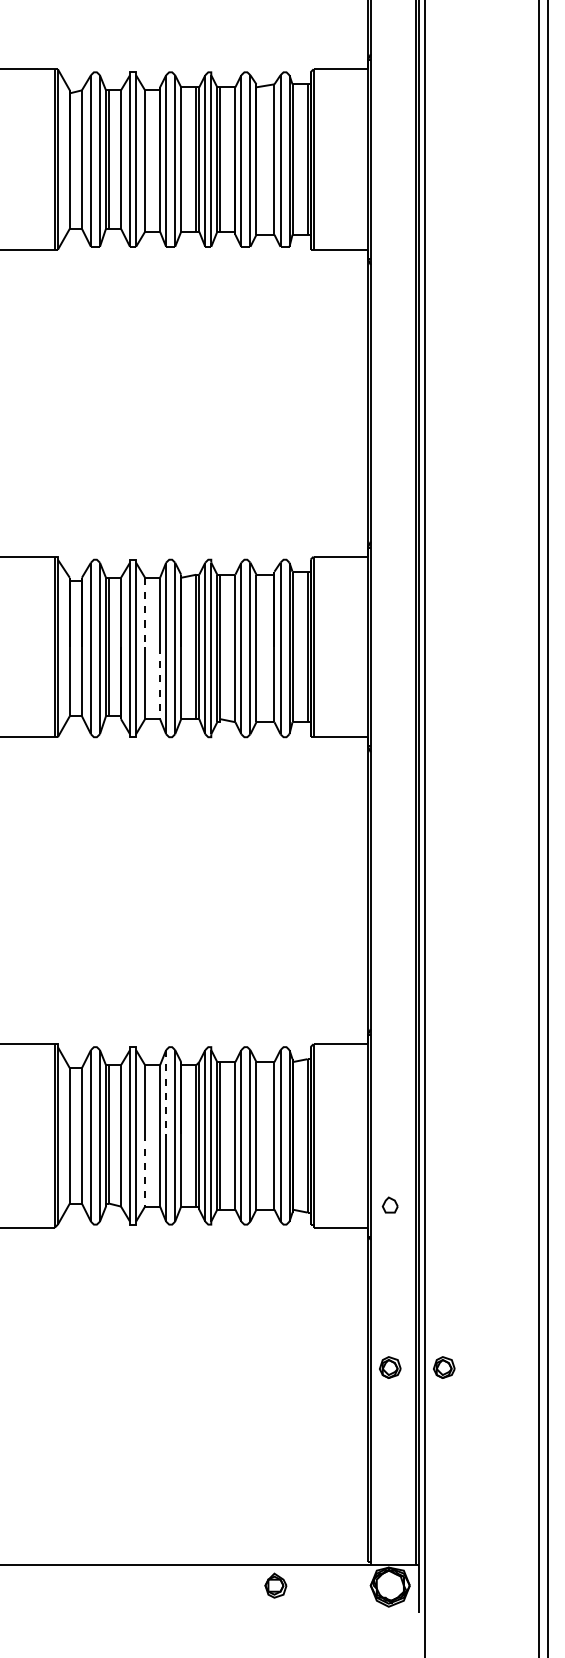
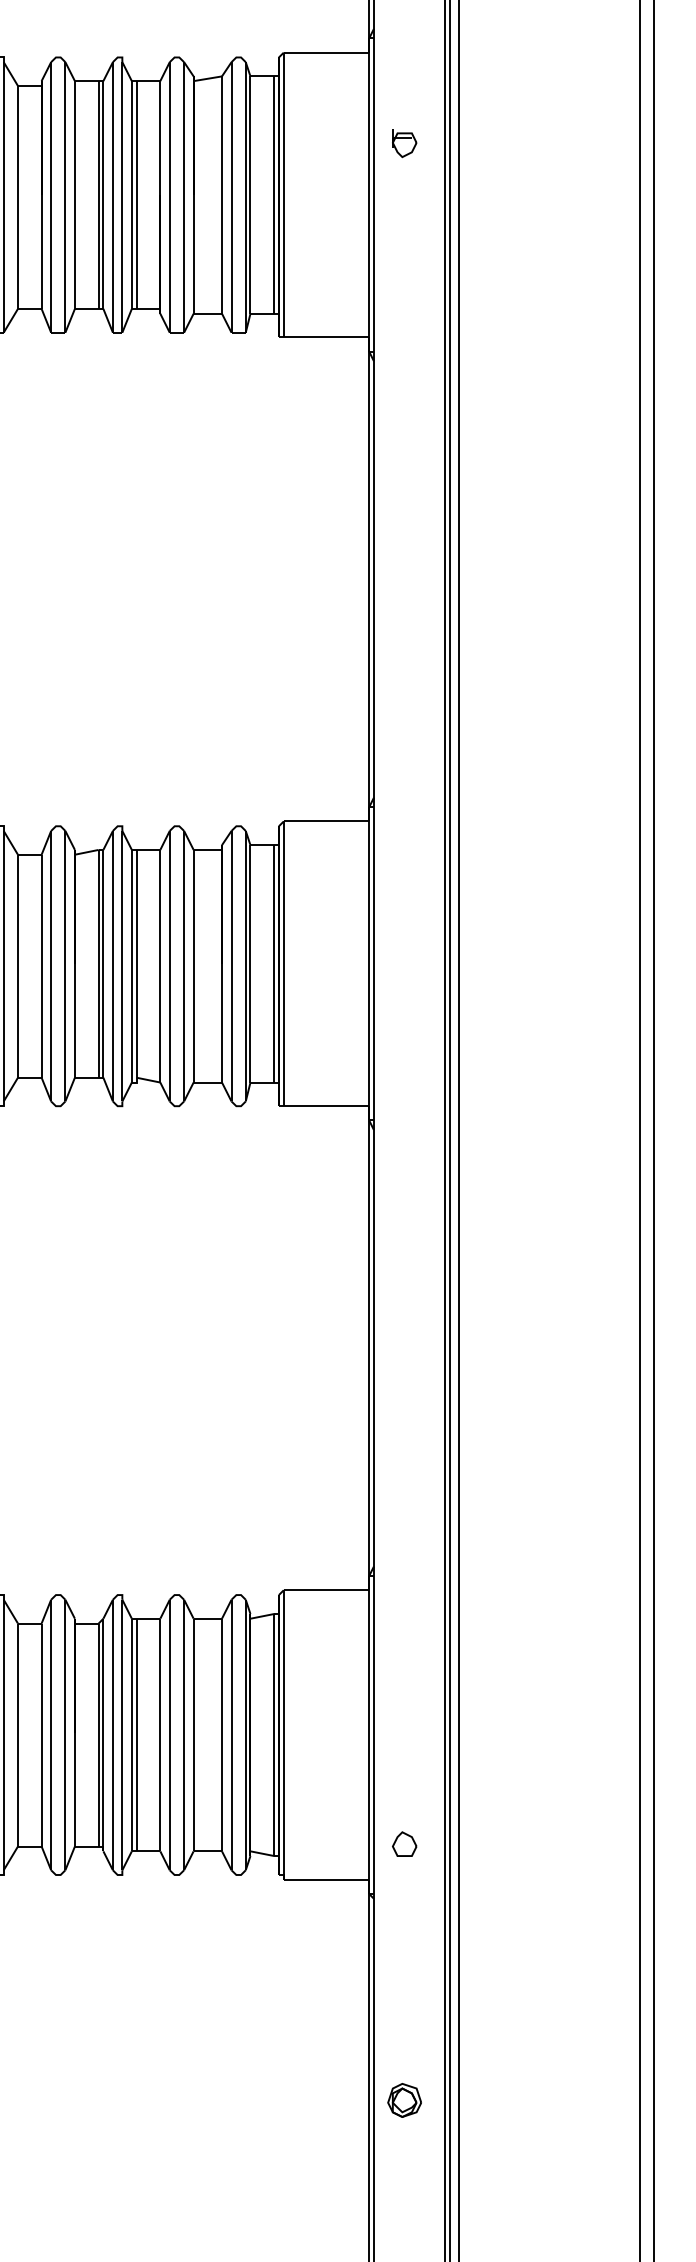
part: (389, 126) -> (403, 142), added
line: (145, 612) -> (18, 909), dashed -> solid
line: (160, 683) -> (42, 1021), dashed -> solid
line: (166, 1092) -> (51, 1666), dashed -> solid
line: (145, 1170) -> (18, 1789), dashed -> solid
part: (444, 1367) -> (490, 2100), removed

